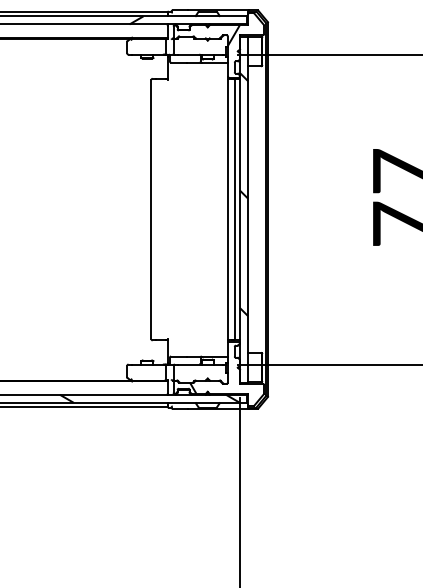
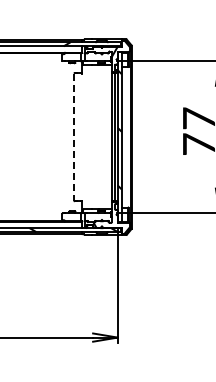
line: (151, 210) -> (74, 137), solid -> dashed

